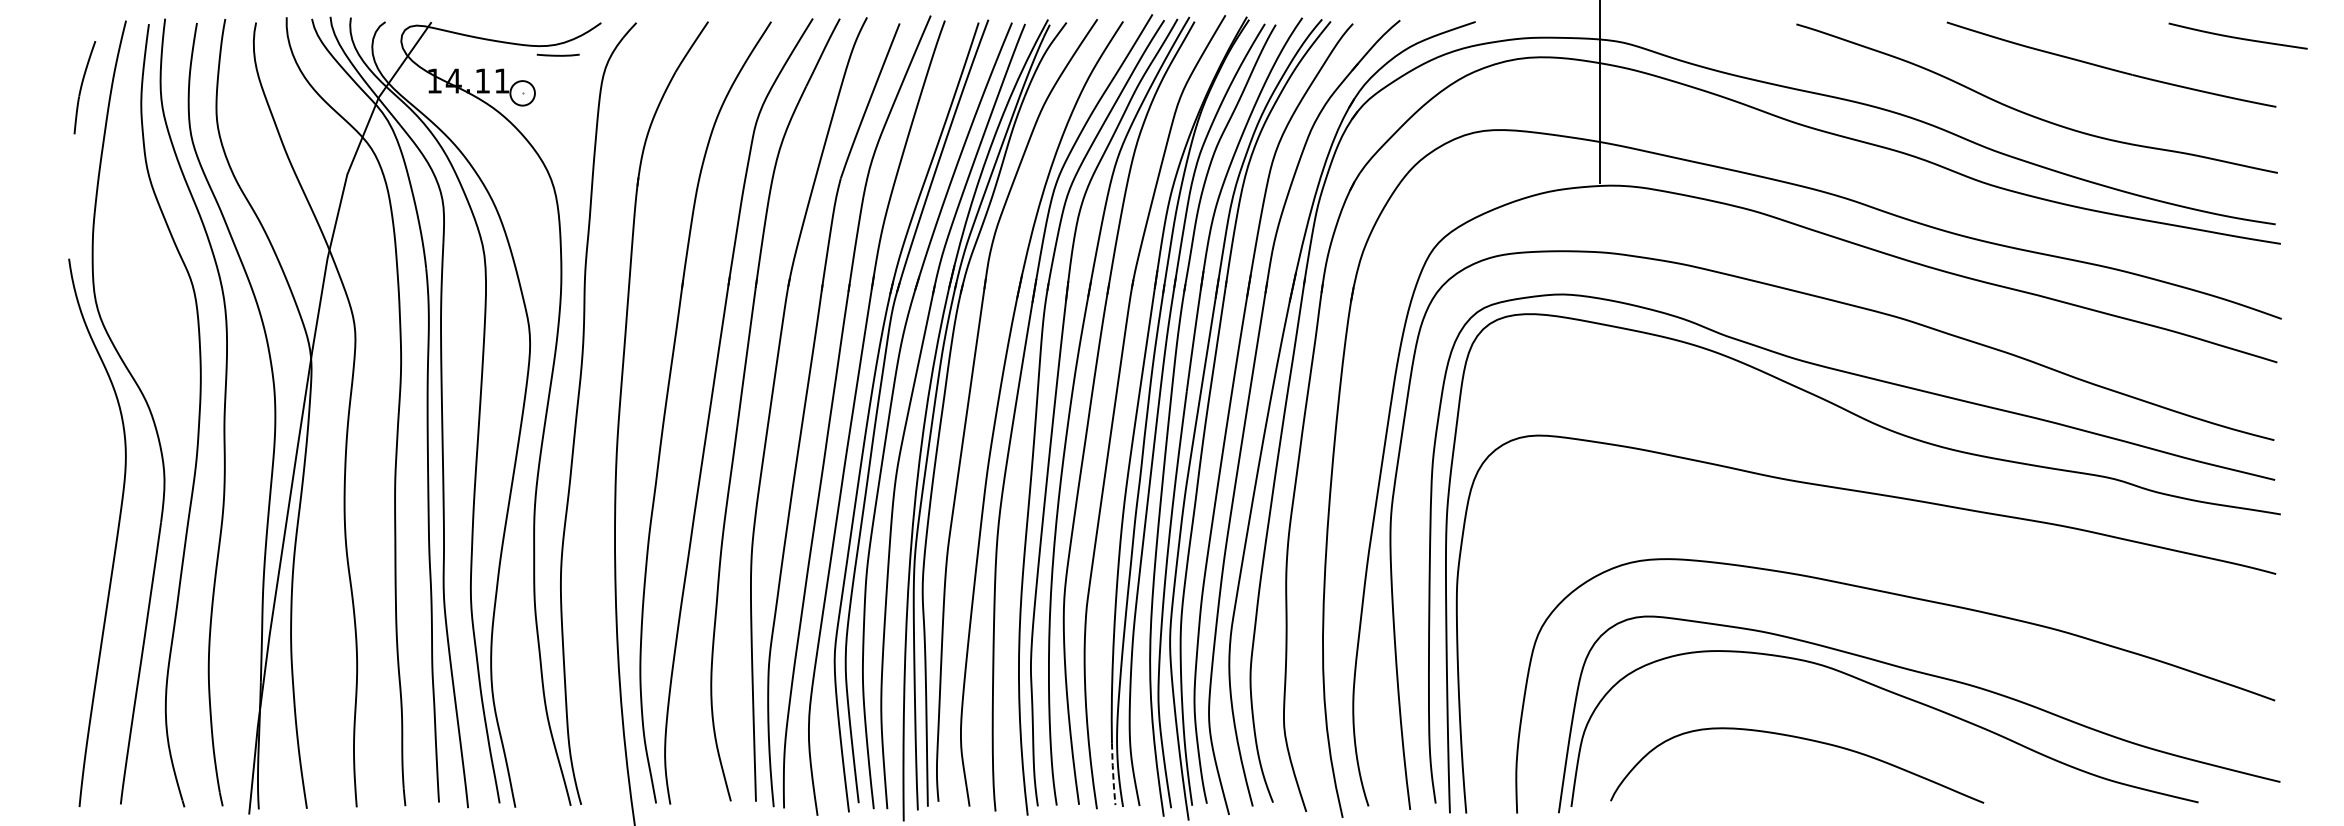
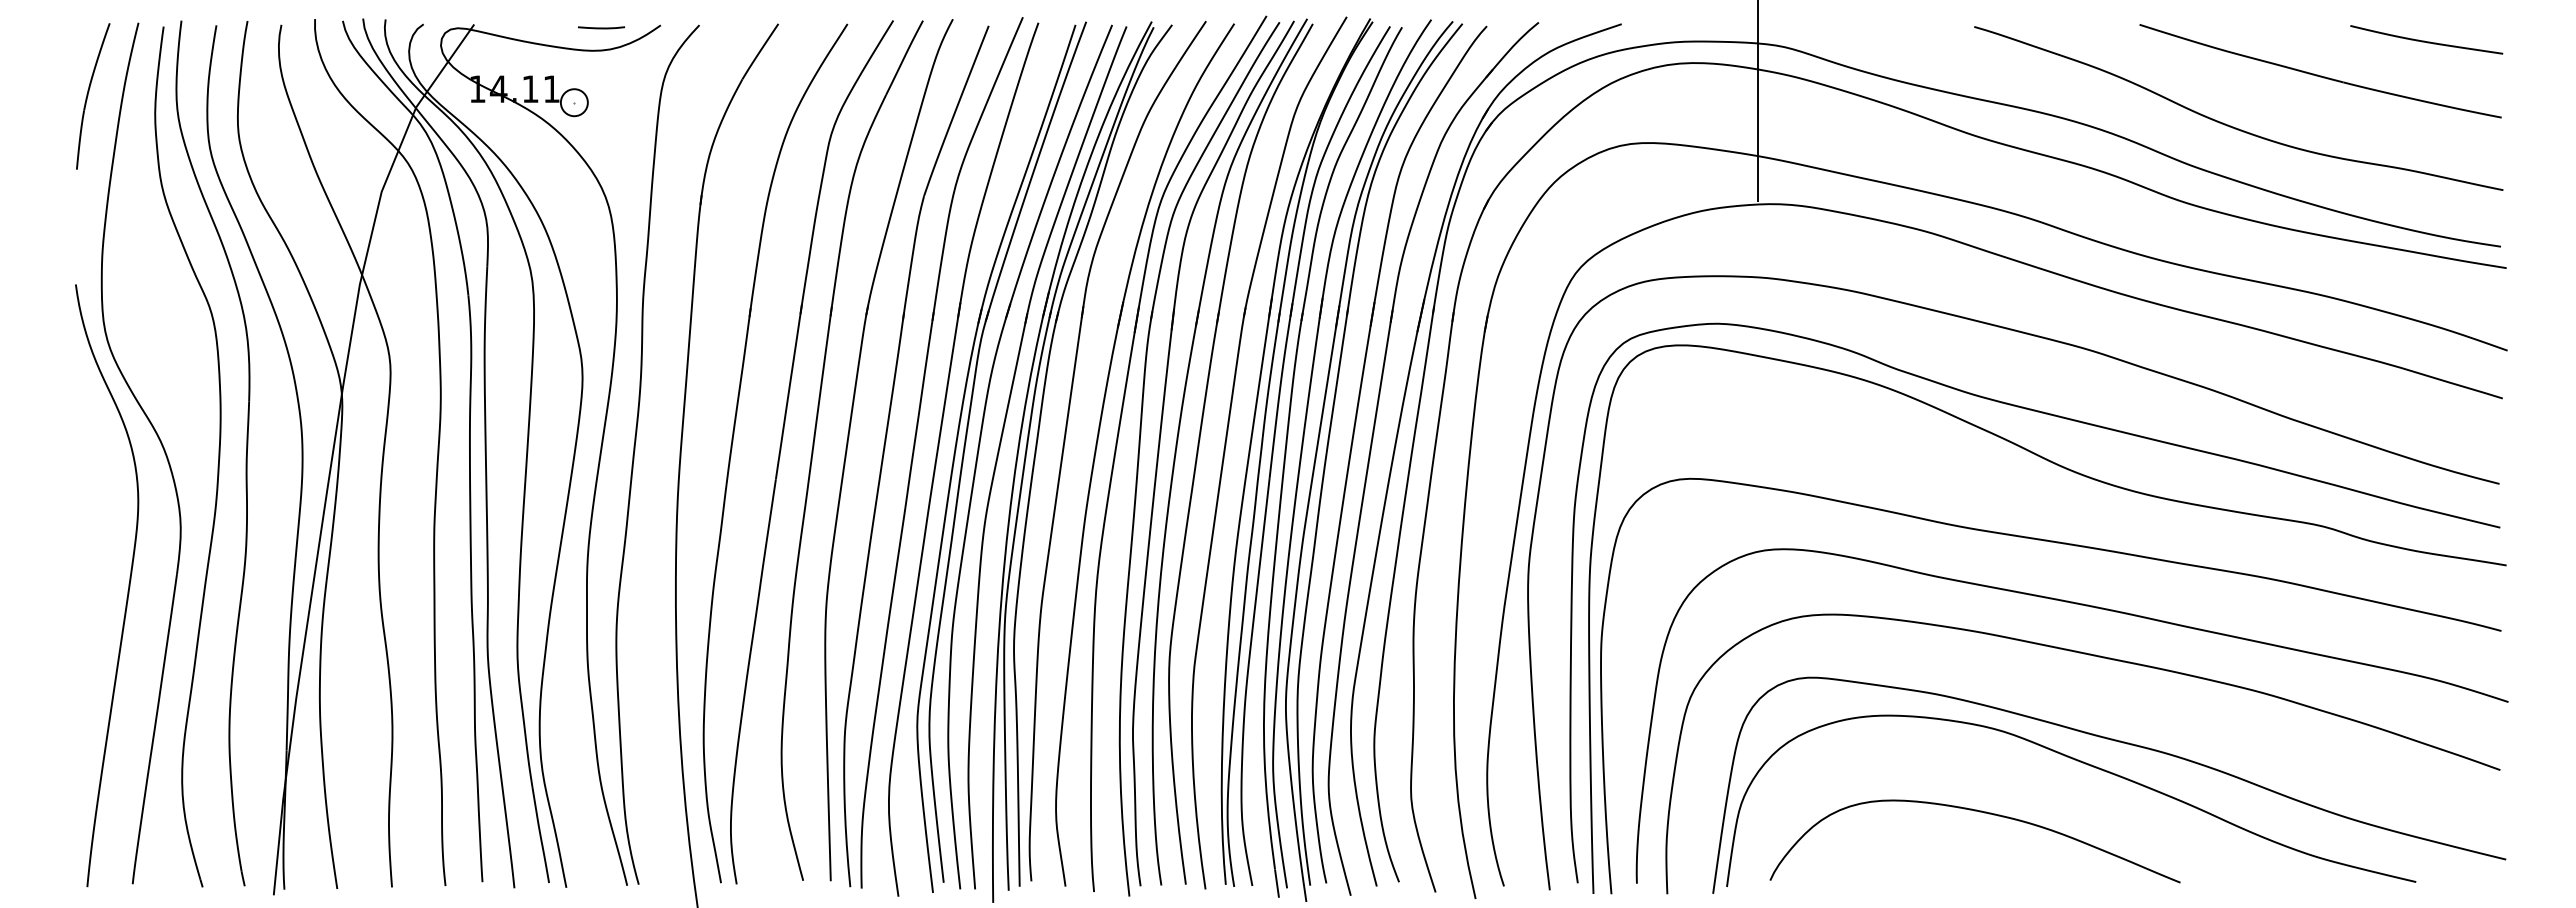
curve: (2237, 37) -> (2426, 41), moved
line: (558, 54) -> (601, 27), moved
part: (85, 87) -> (93, 96), size x1.43
curve: (1902, 552) -> (2090, 607), added
line: (1113, 774) -> (1223, 851), dashed -> solid

